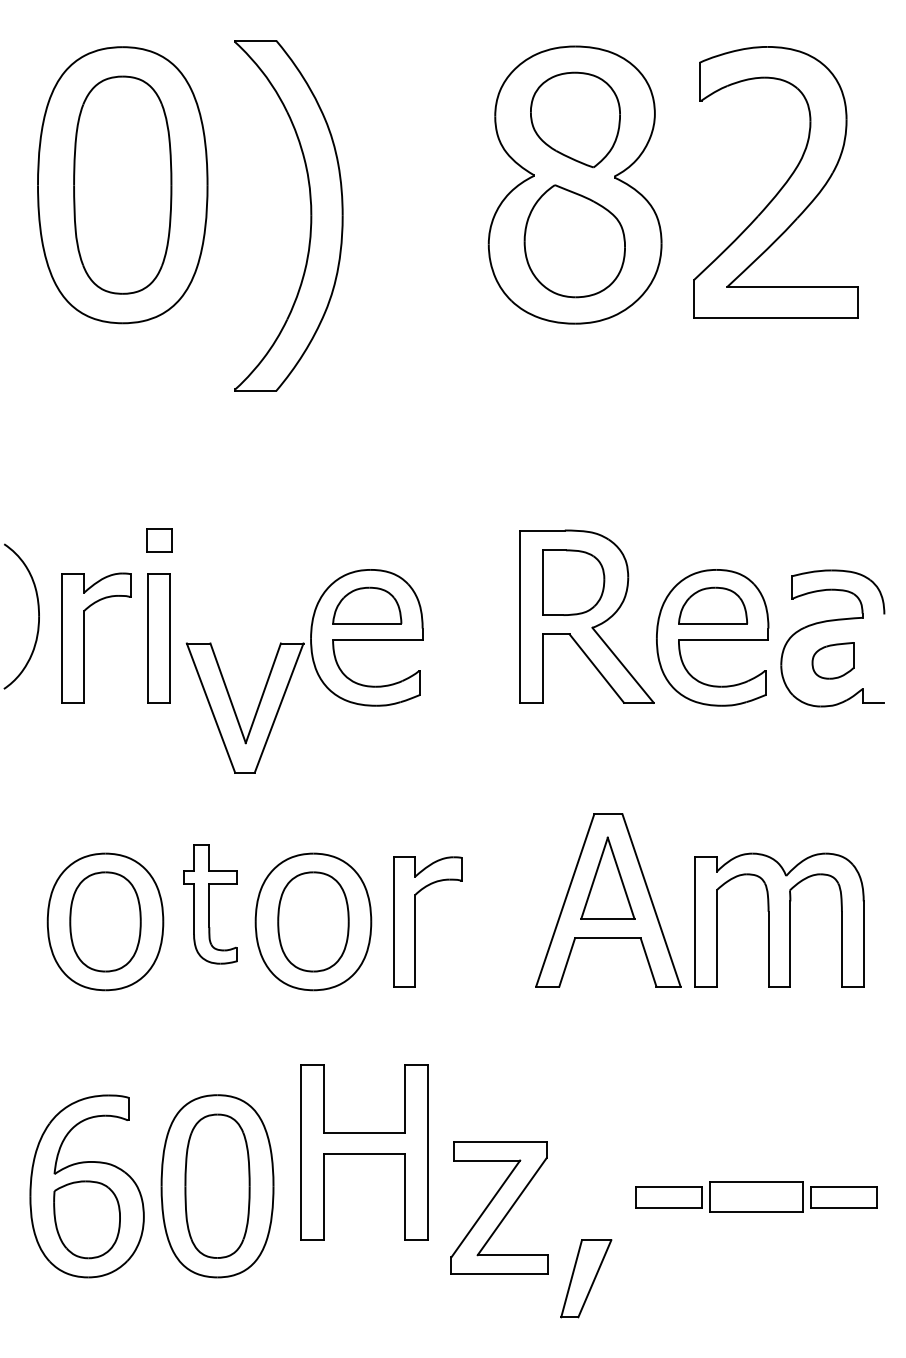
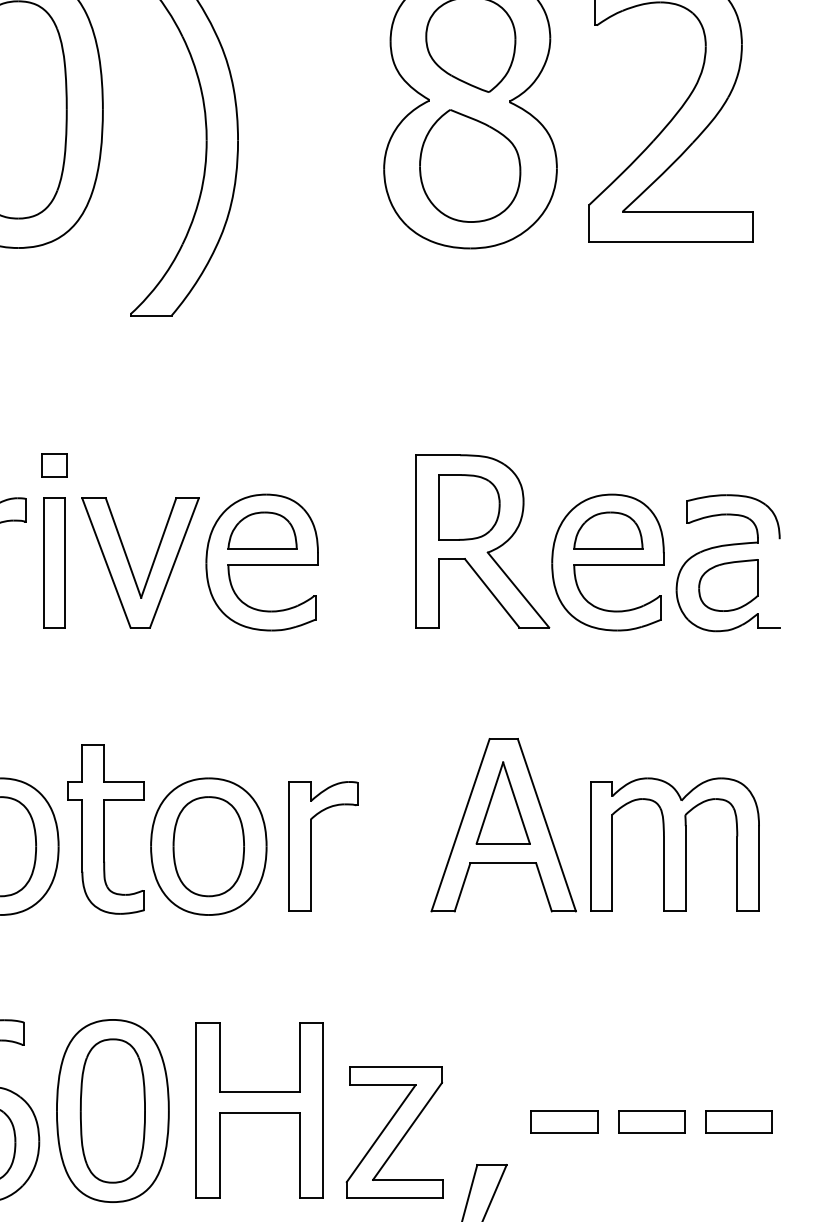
part: (832, 660) -> (727, 585), size x1.43
part: (235, 710) -> (130, 565), moved
part: (210, 904) -> (105, 829), size x1.43
part: (364, 1152) -> (259, 1111), moved
part: (756, 1197) -> (651, 1122), size x0.71

